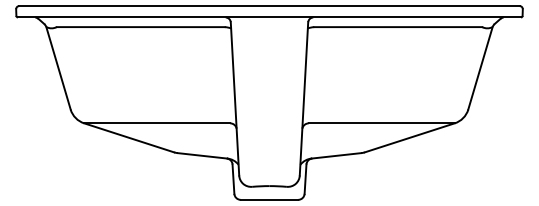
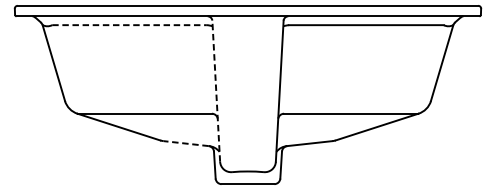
line: (141, 27) -> (130, 25), solid -> dashed
line: (234, 98) -> (215, 90), solid -> dashed
line: (202, 155) -> (186, 143), solid -> dashed

